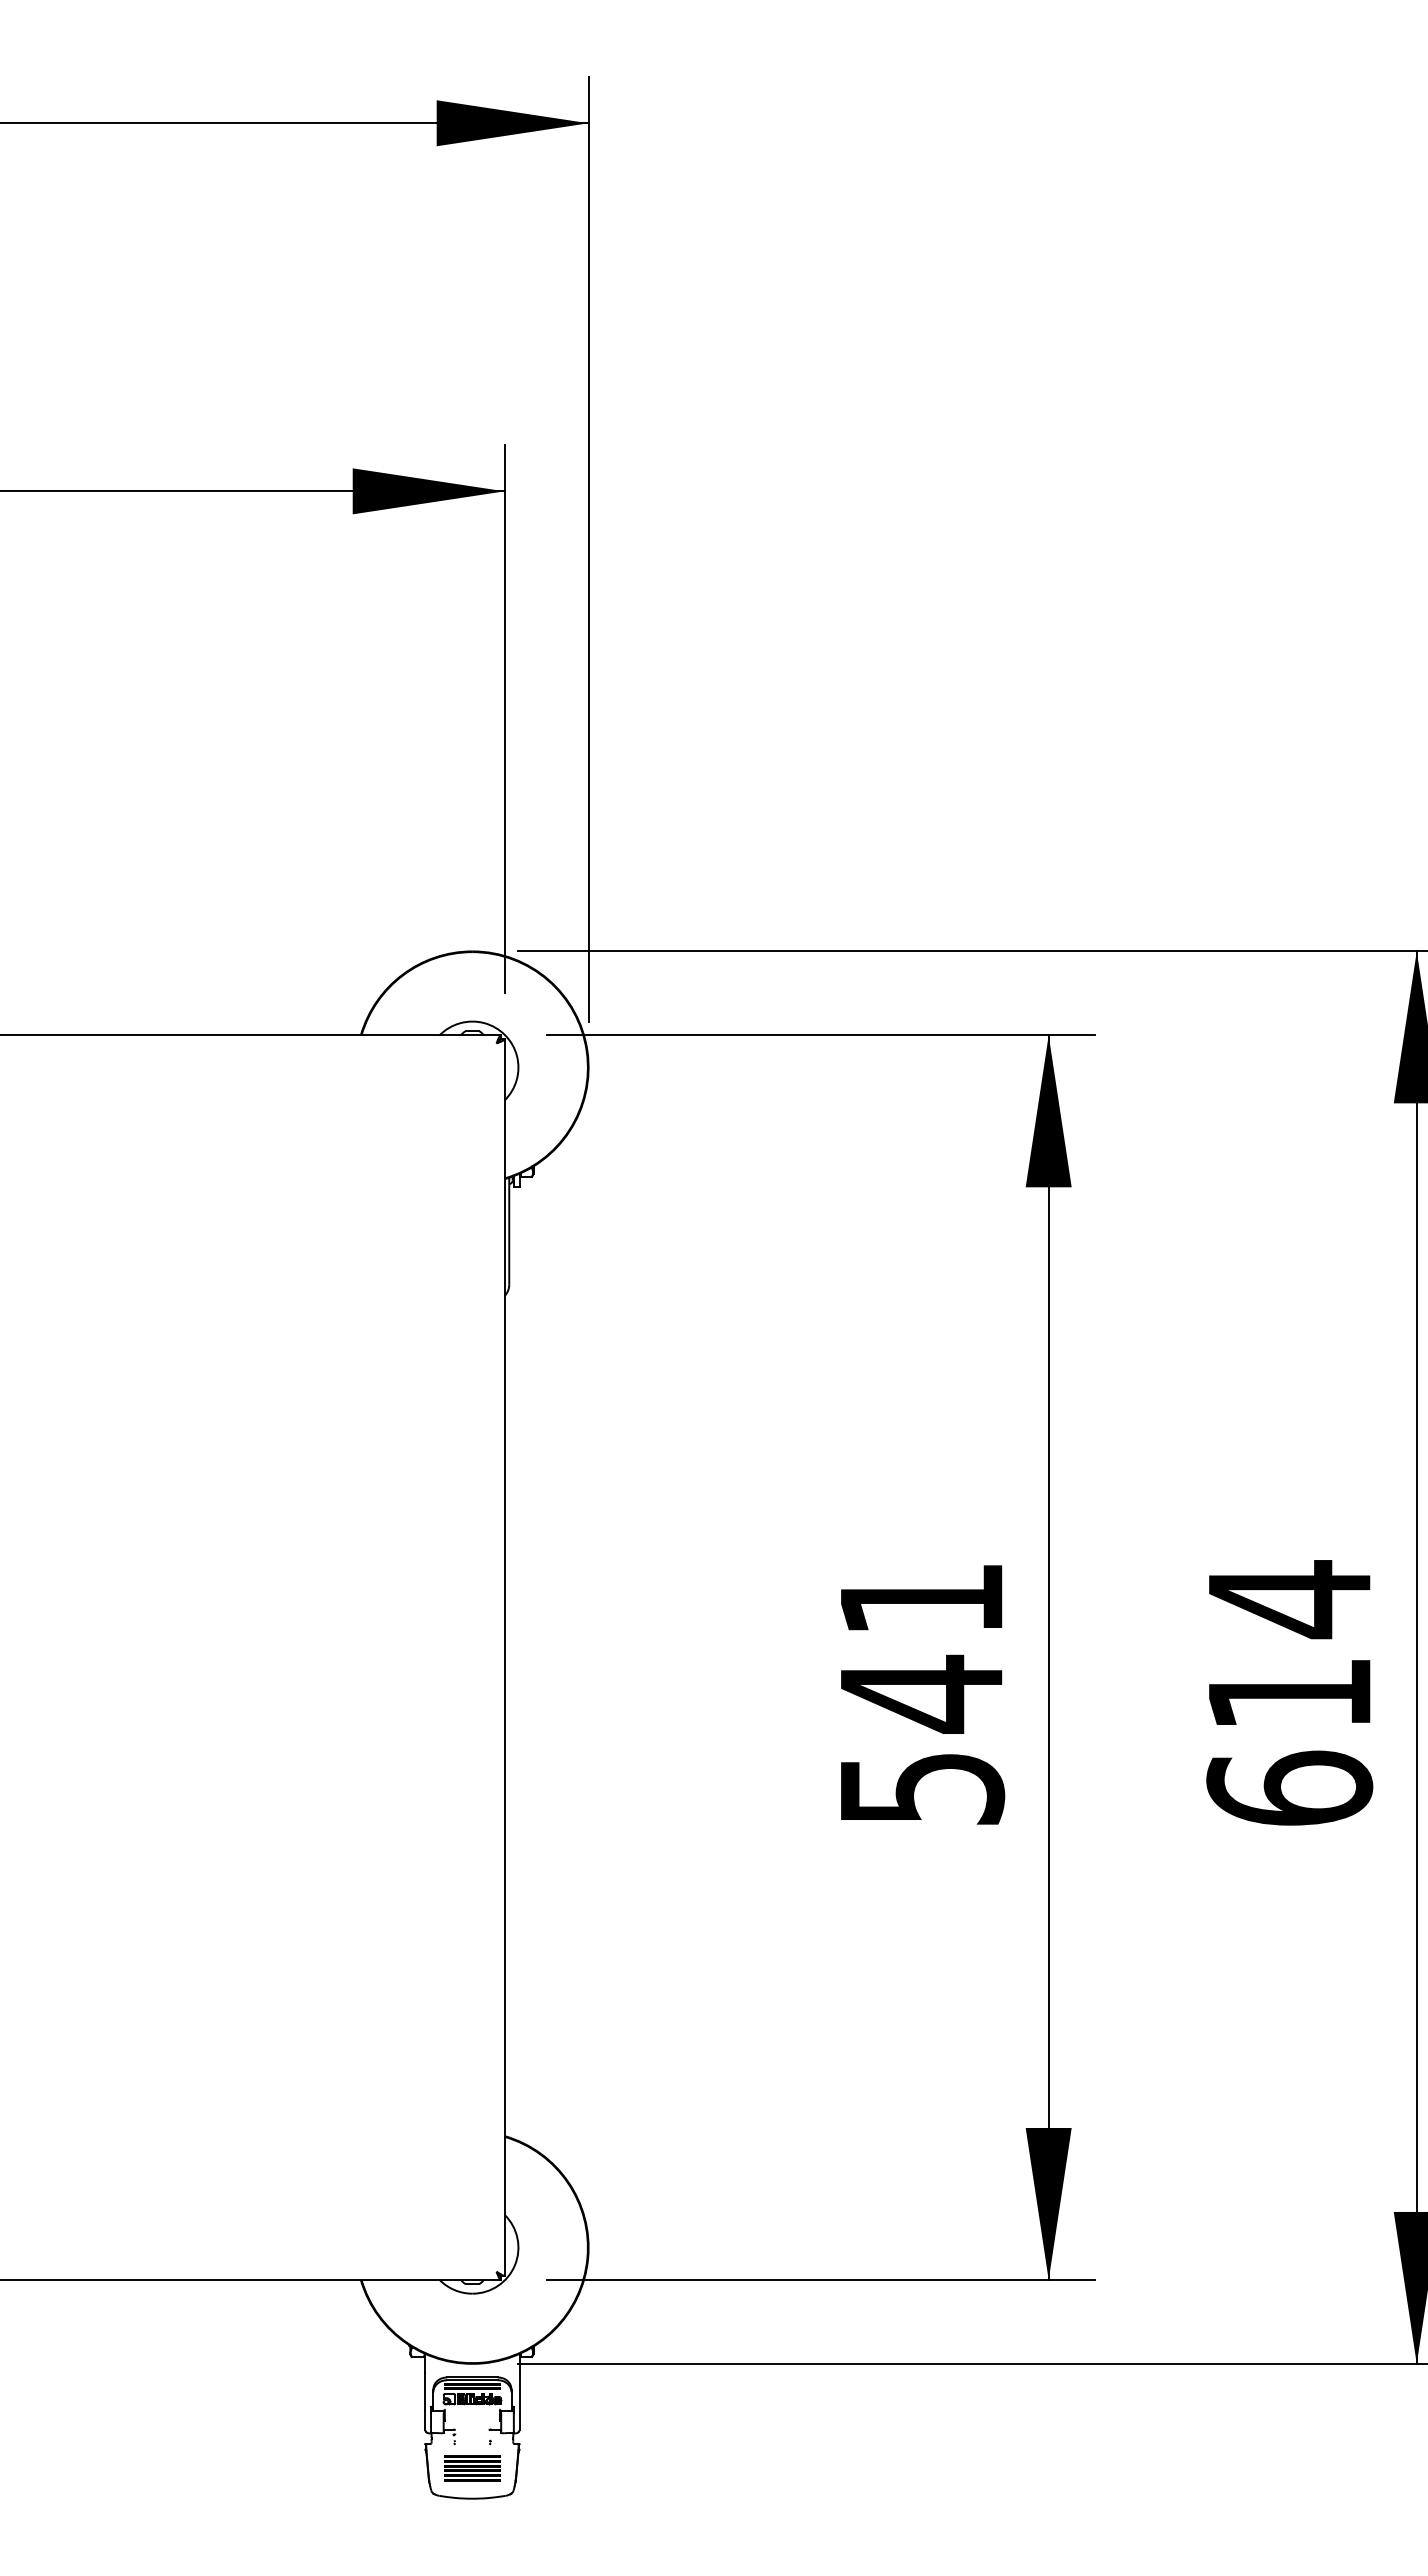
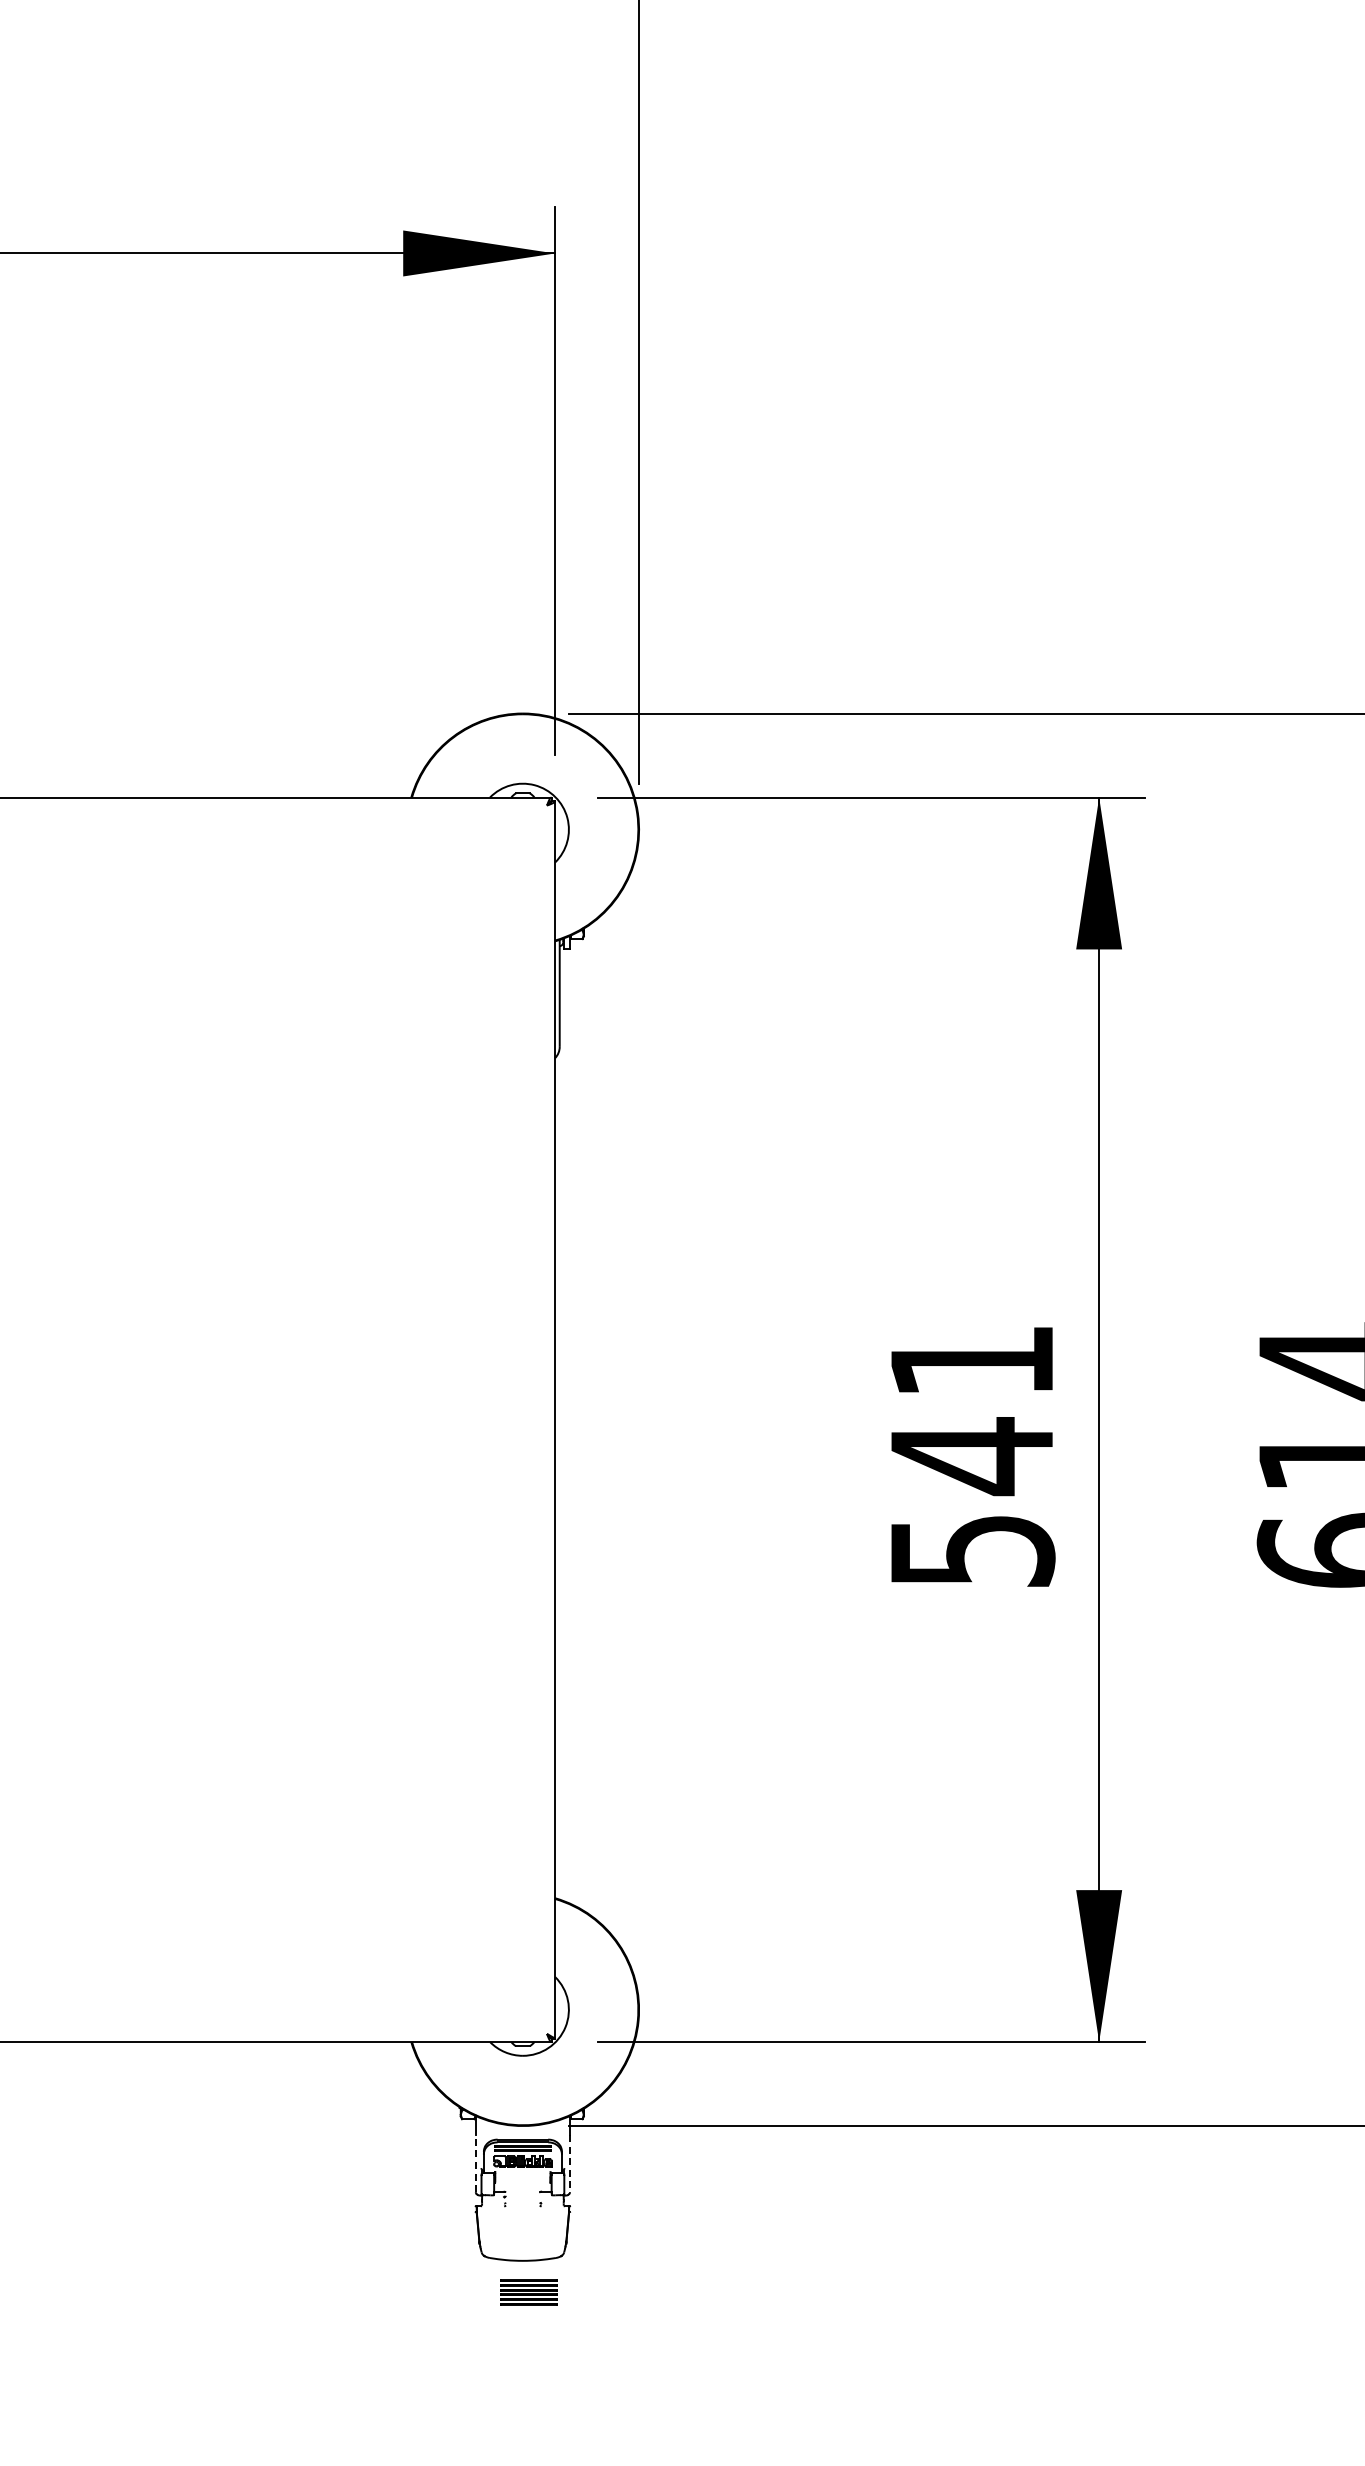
line: (425, 2401) -> (475, 2163), solid -> dashed
line: (519, 2401) -> (569, 2163), solid -> dashed
part: (472, 2468) -> (528, 2292), moved

